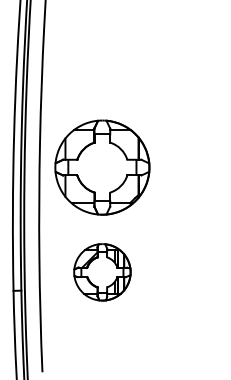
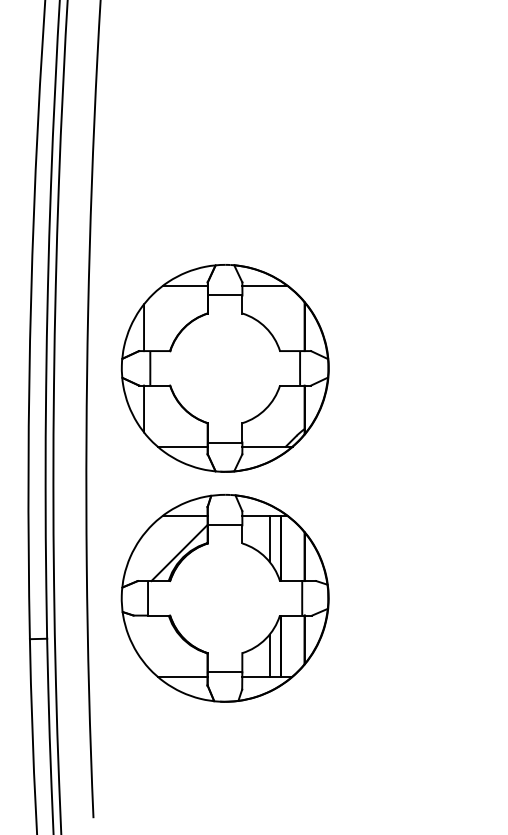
part: (102, 272) -> (225, 598), size x1.67

